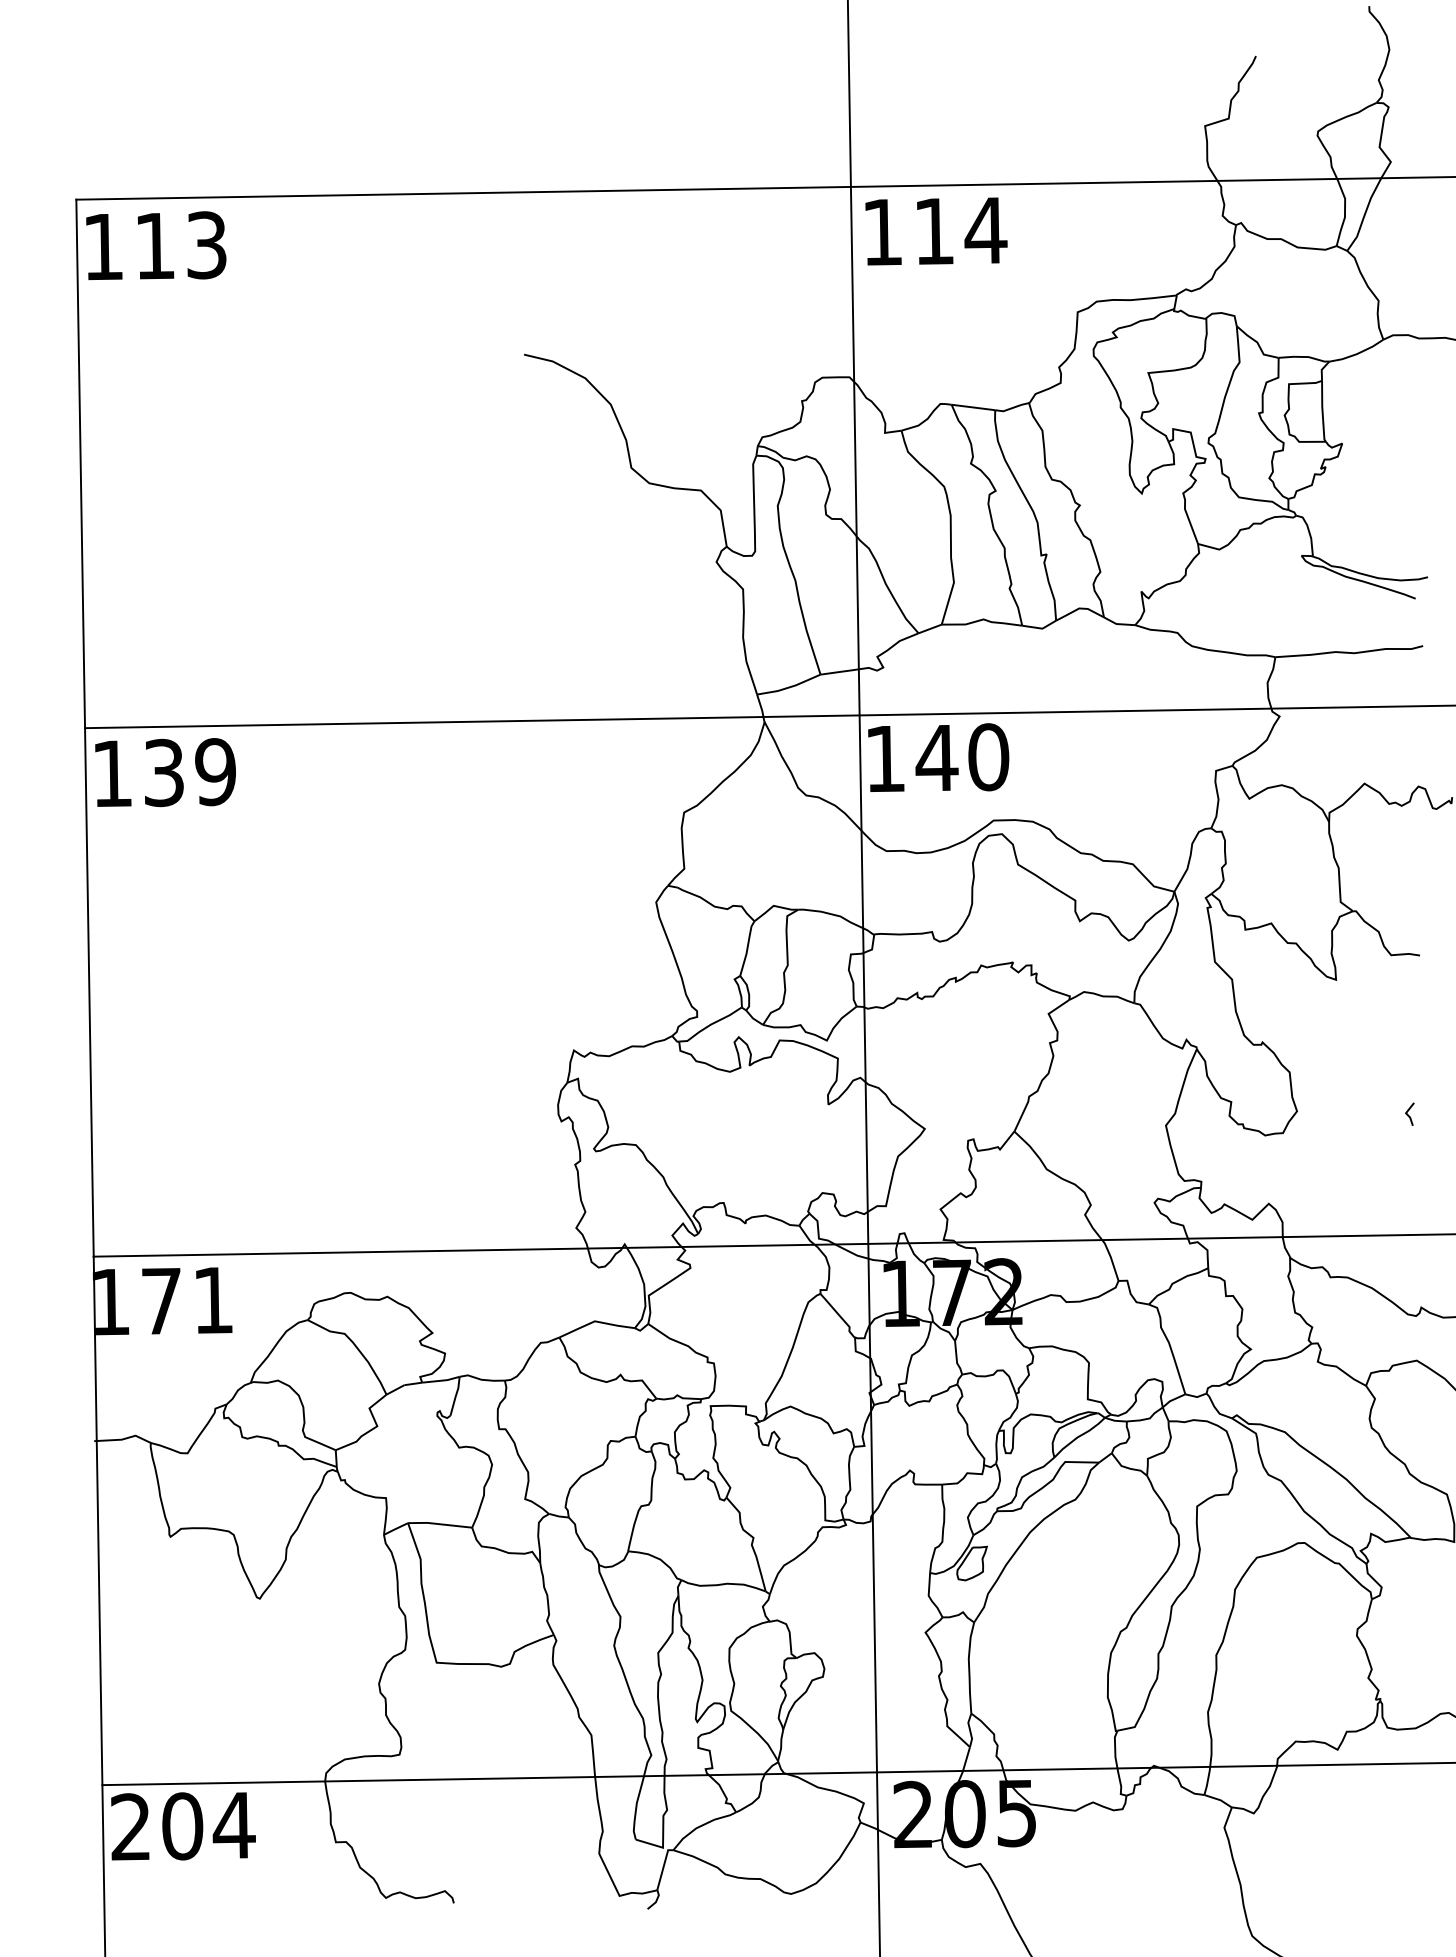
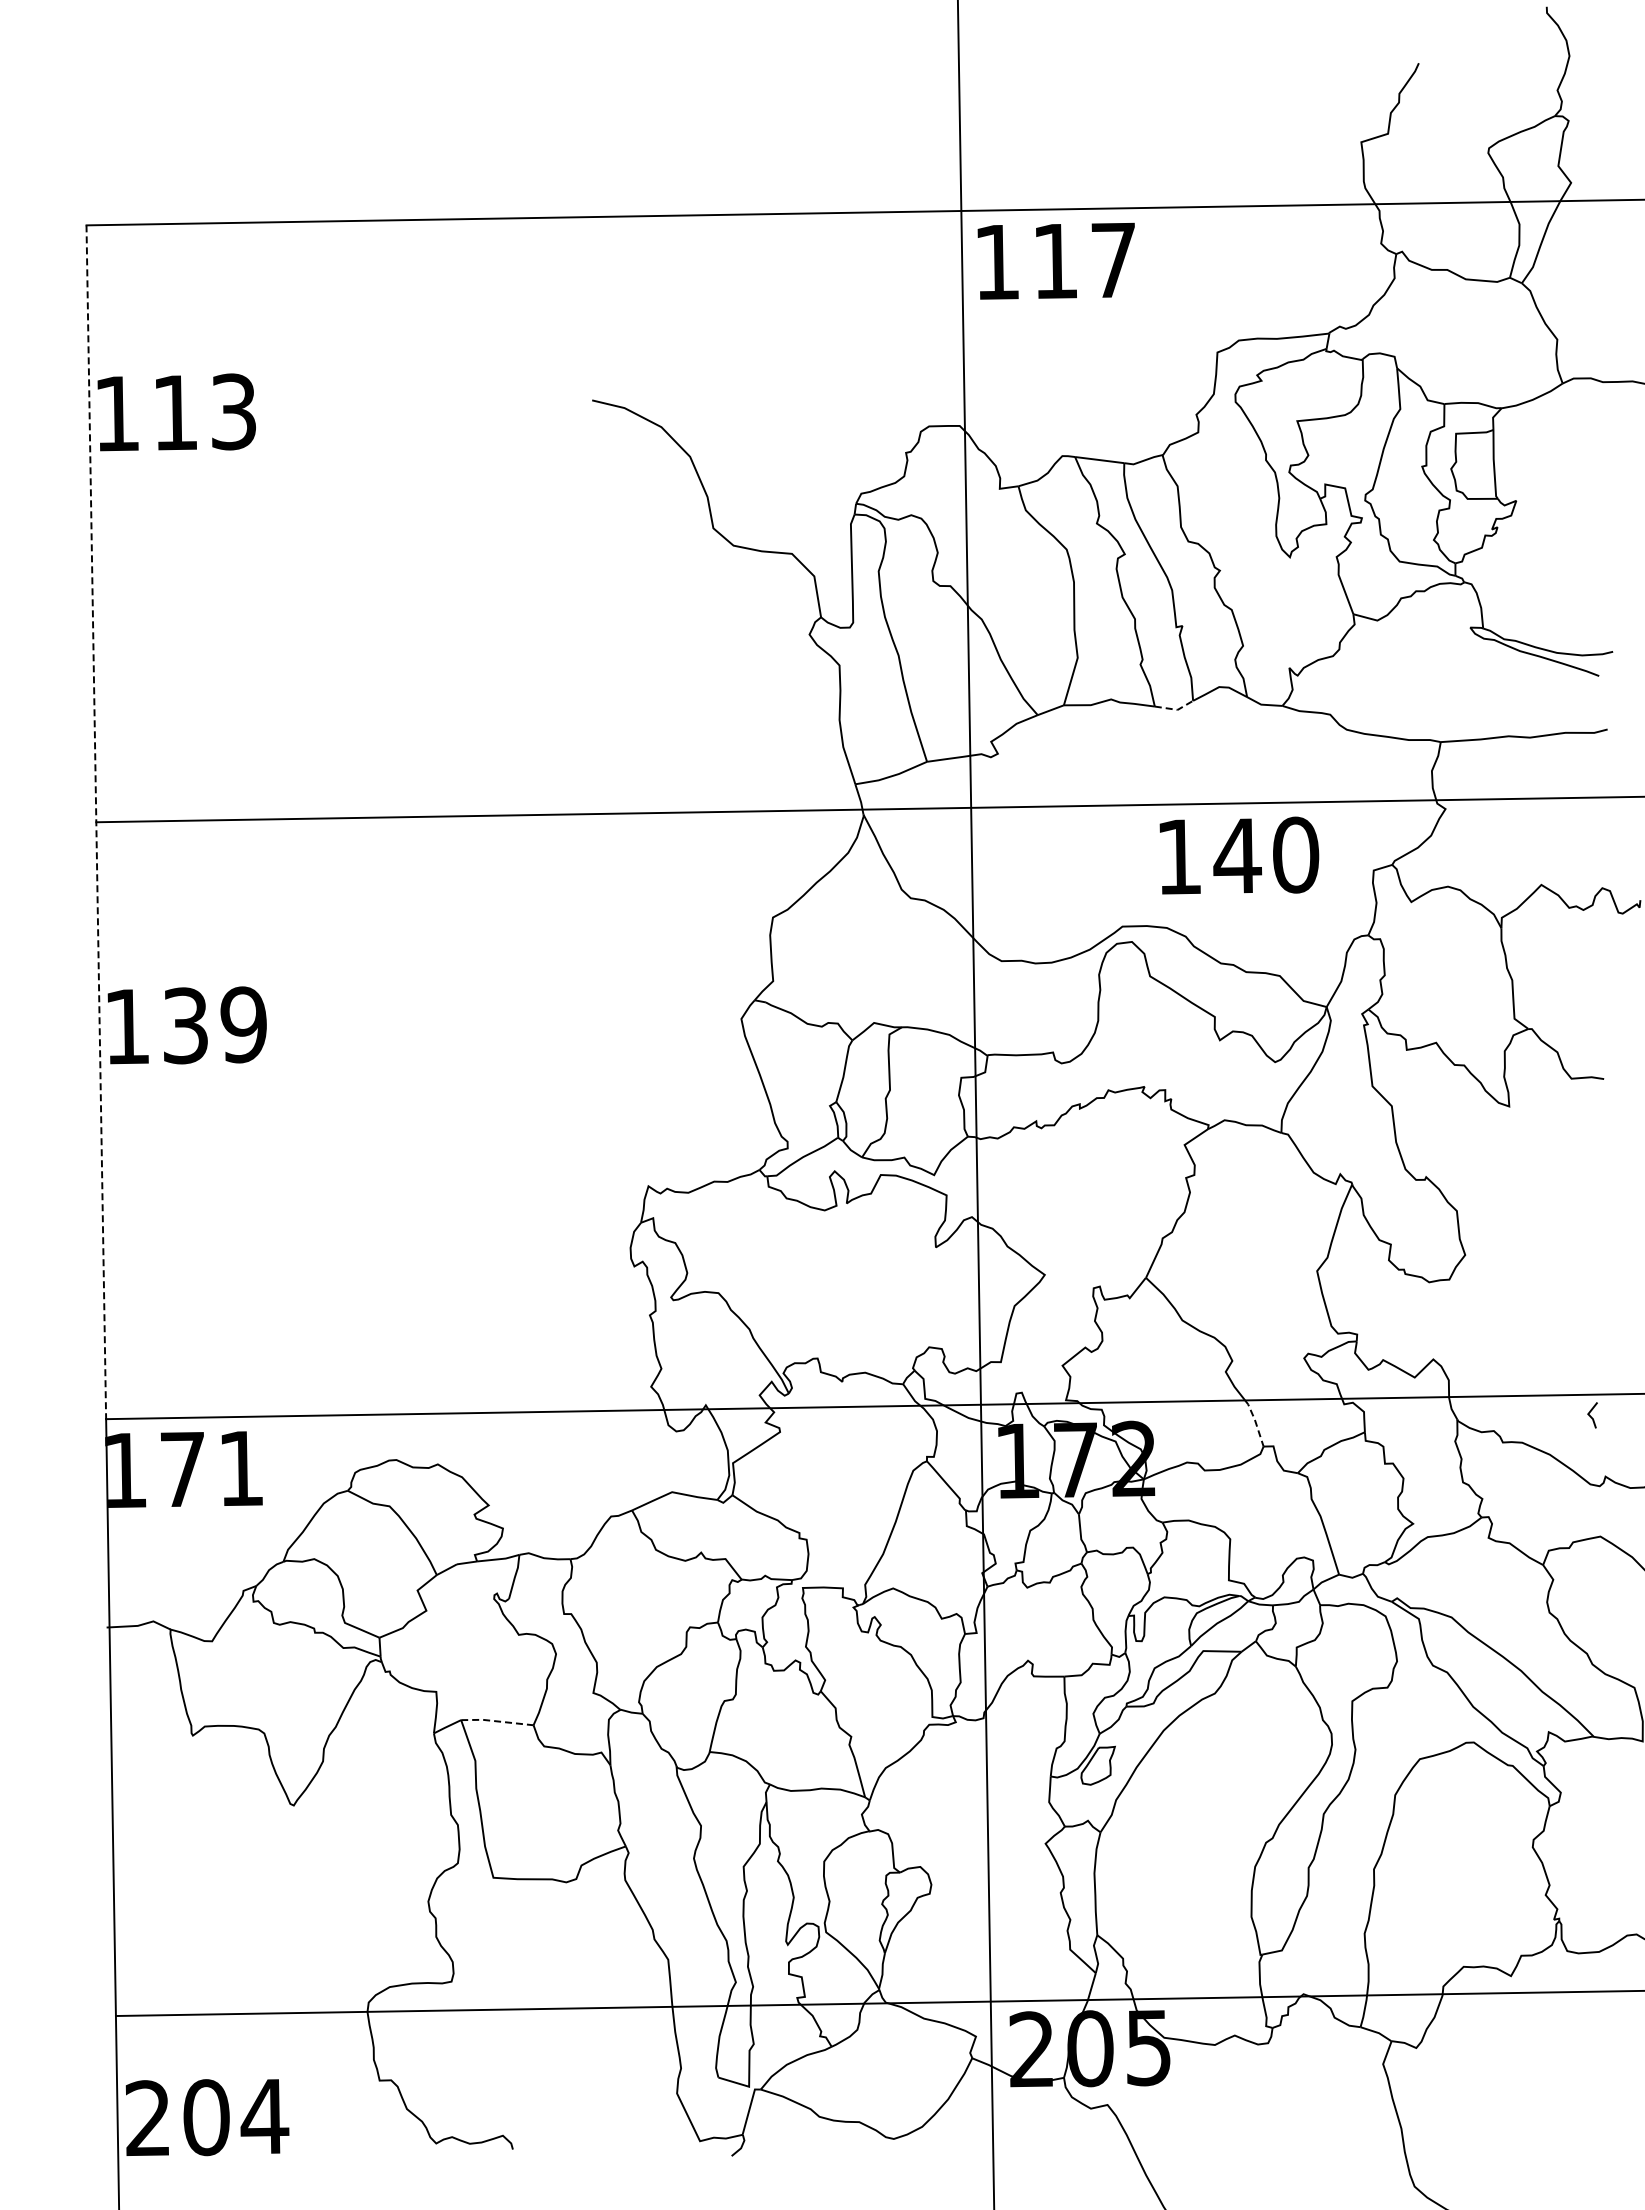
text: (985, 229) -> (1113, 259), 114 -> 117
text: (156, 245) -> (176, 412), moved
line: (1040, 628) -> (1175, 709), solid -> dashed
line: (85, 728) -> (96, 822), solid -> dashed
text: (938, 757) -> (1239, 855), moved
text: (164, 772) -> (186, 1025), moved
line: (1408, 1115) -> (1591, 1416), moved
line: (1111, 1259) -> (1255, 1422), solid -> dashed
line: (439, 1524) -> (496, 1721), solid -> dashed
text: (183, 1826) -> (207, 2117), moved

